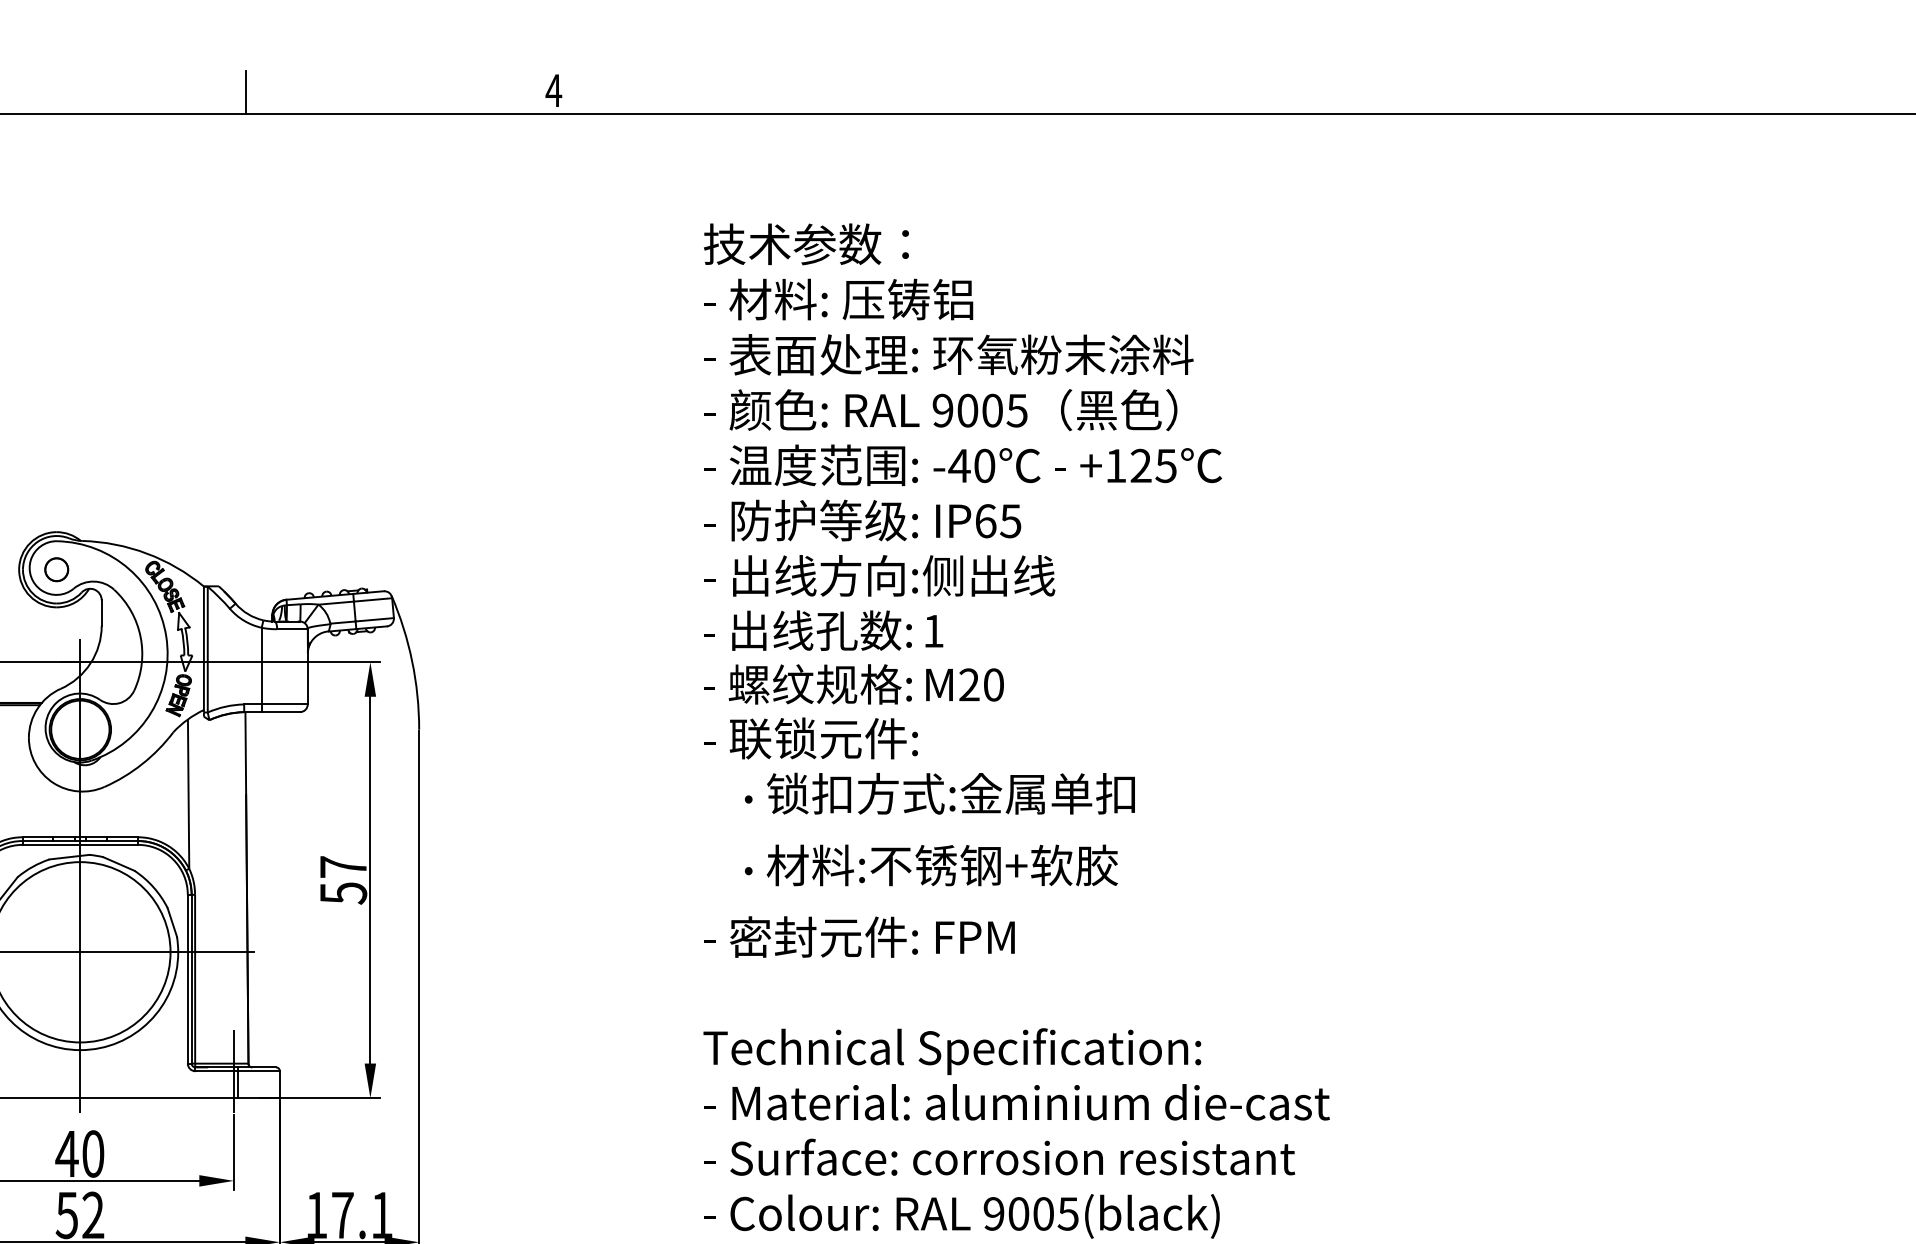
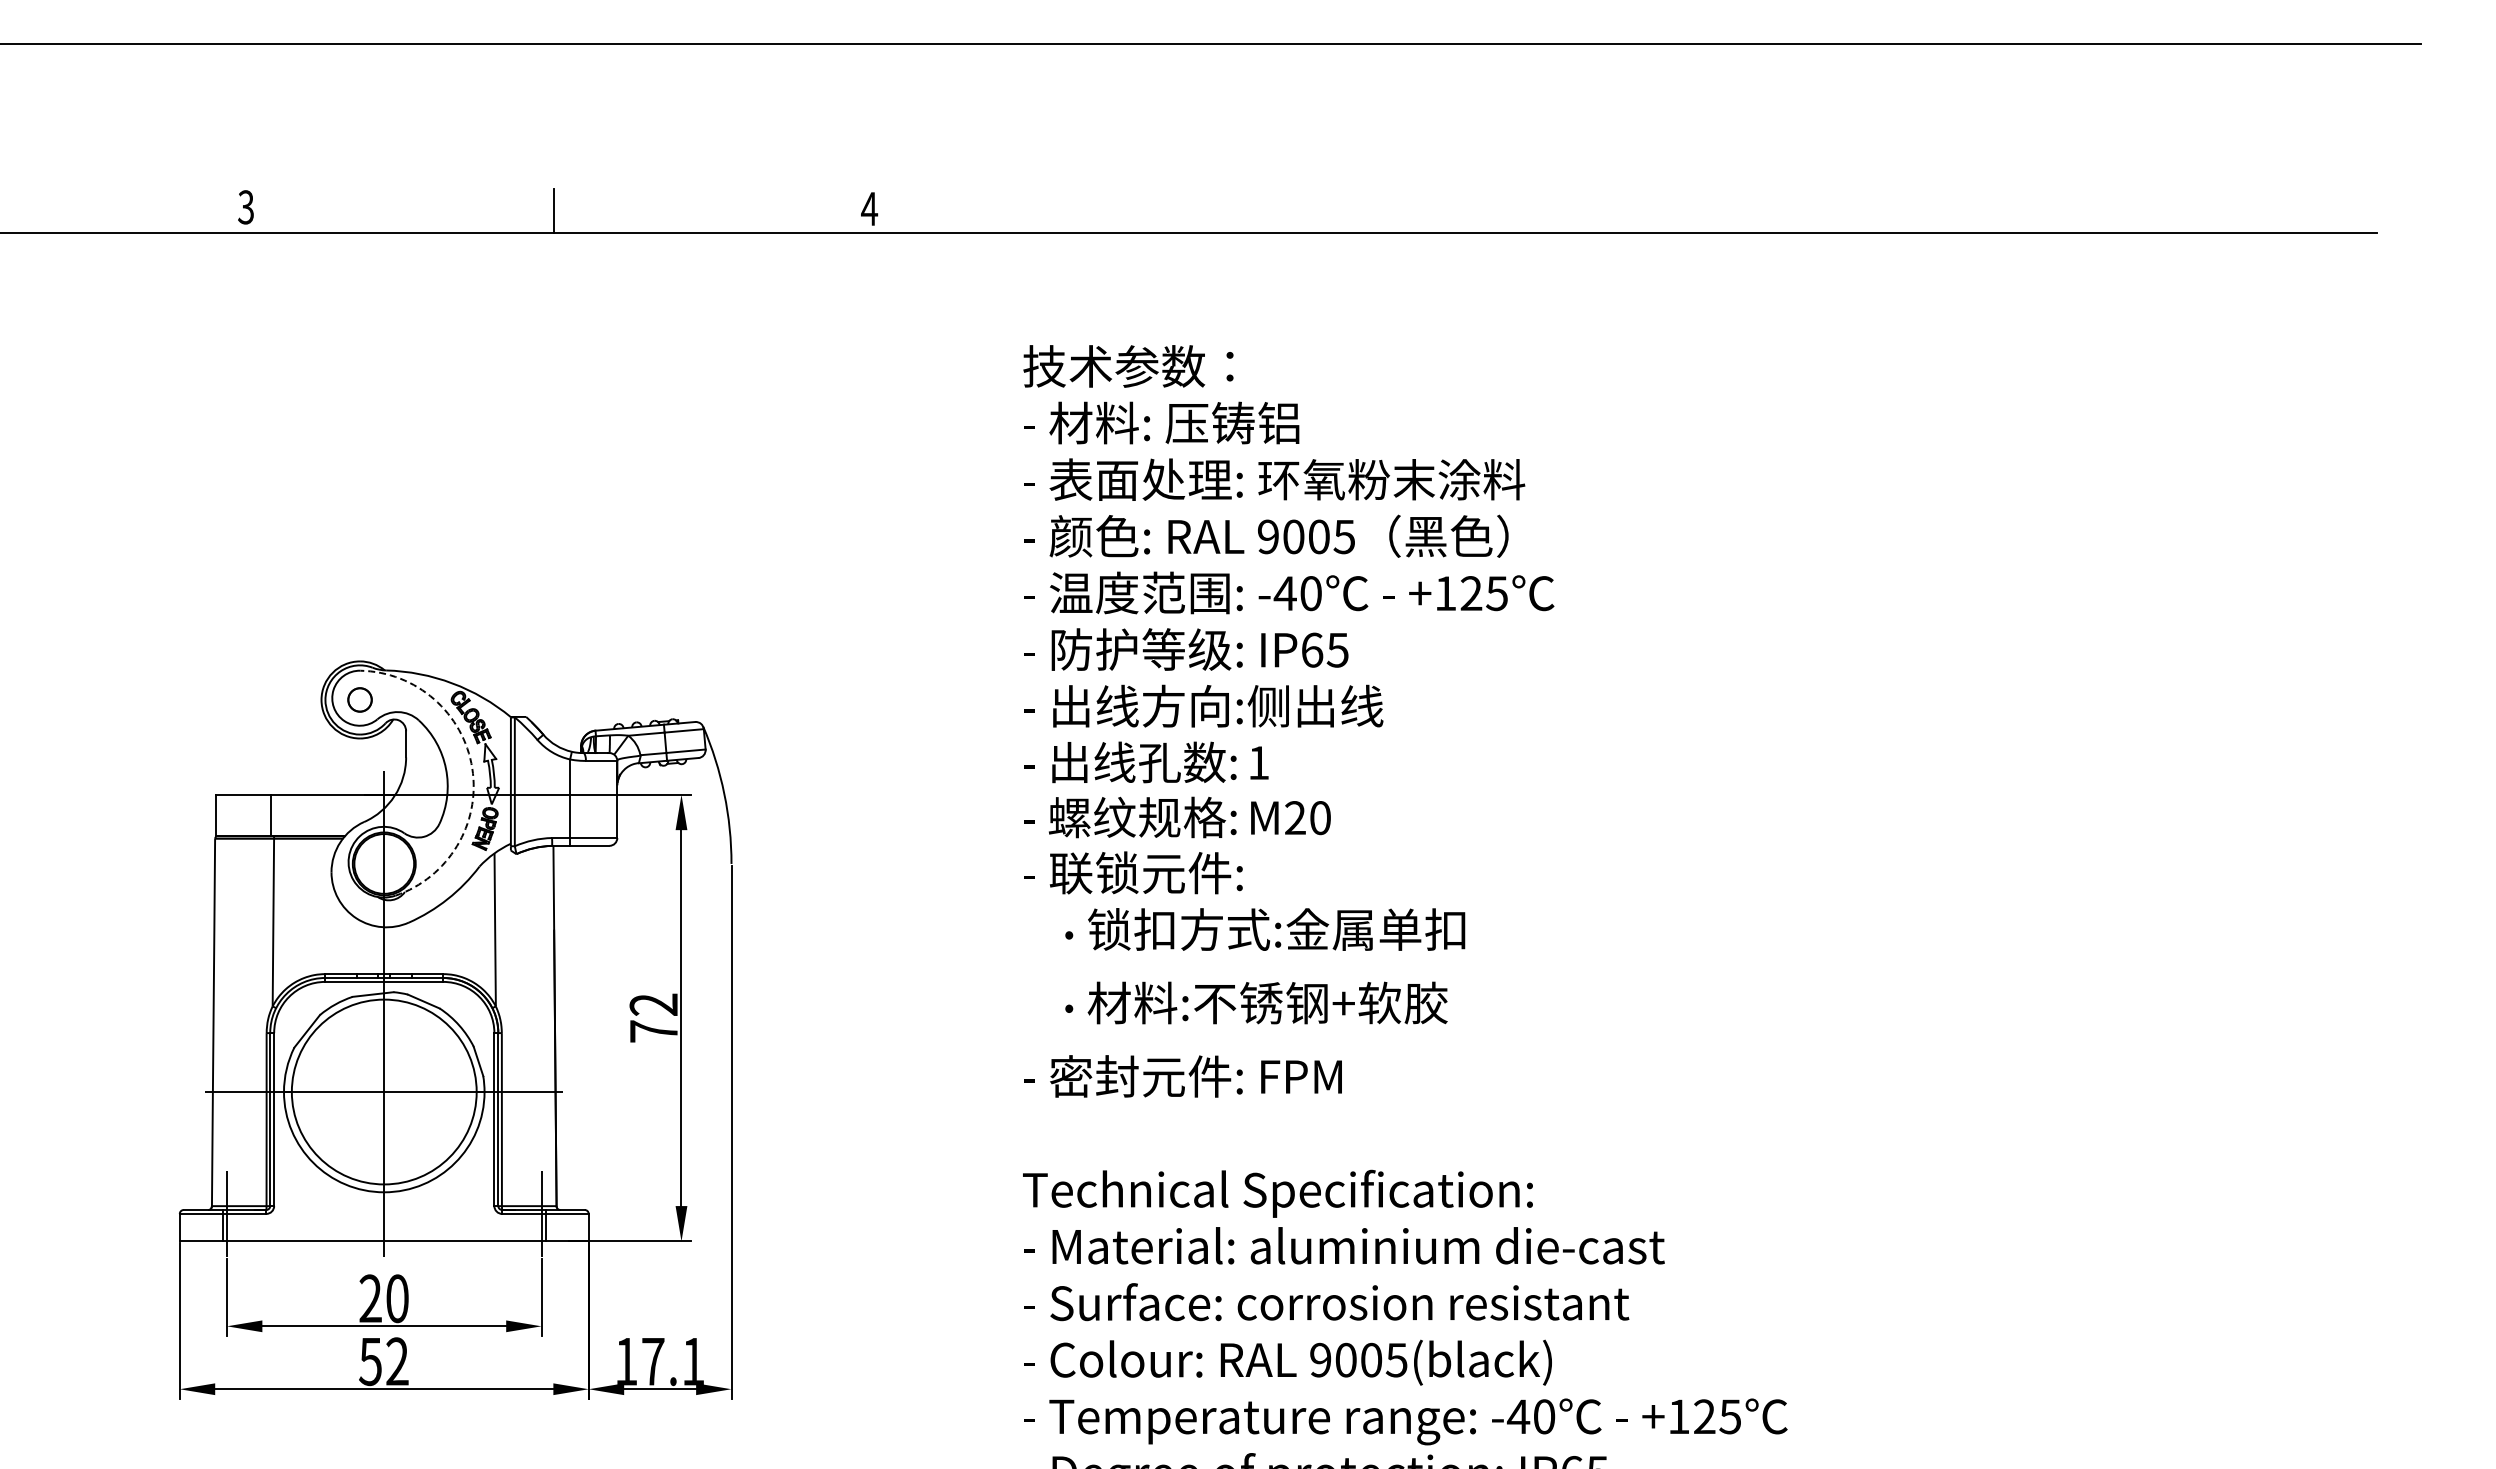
arc: (166, 636) -> (472, 768), solid -> dashed
text: (343, 880) -> (653, 1018), 57 -> 72
text: (66, 1153) -> (370, 1298), 40 -> 20

